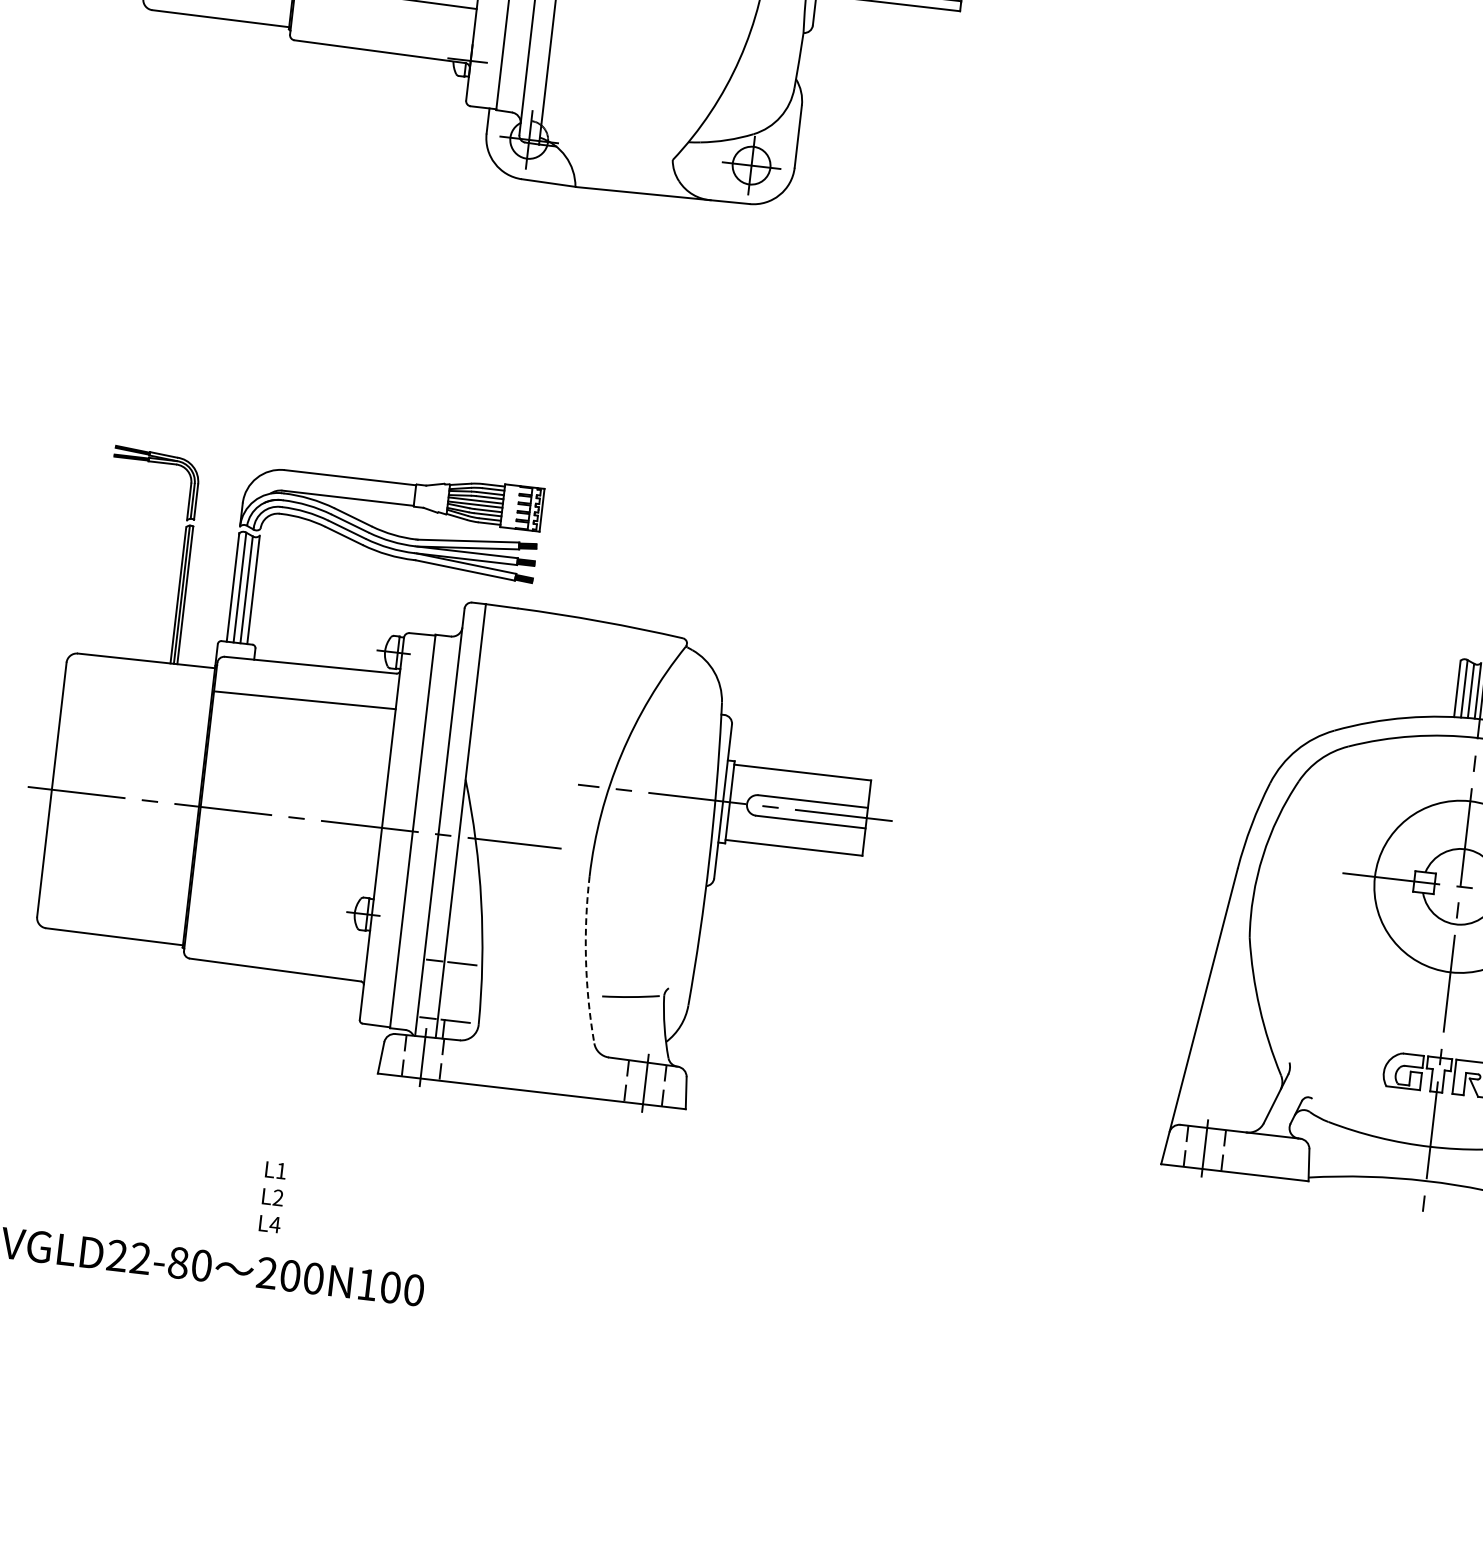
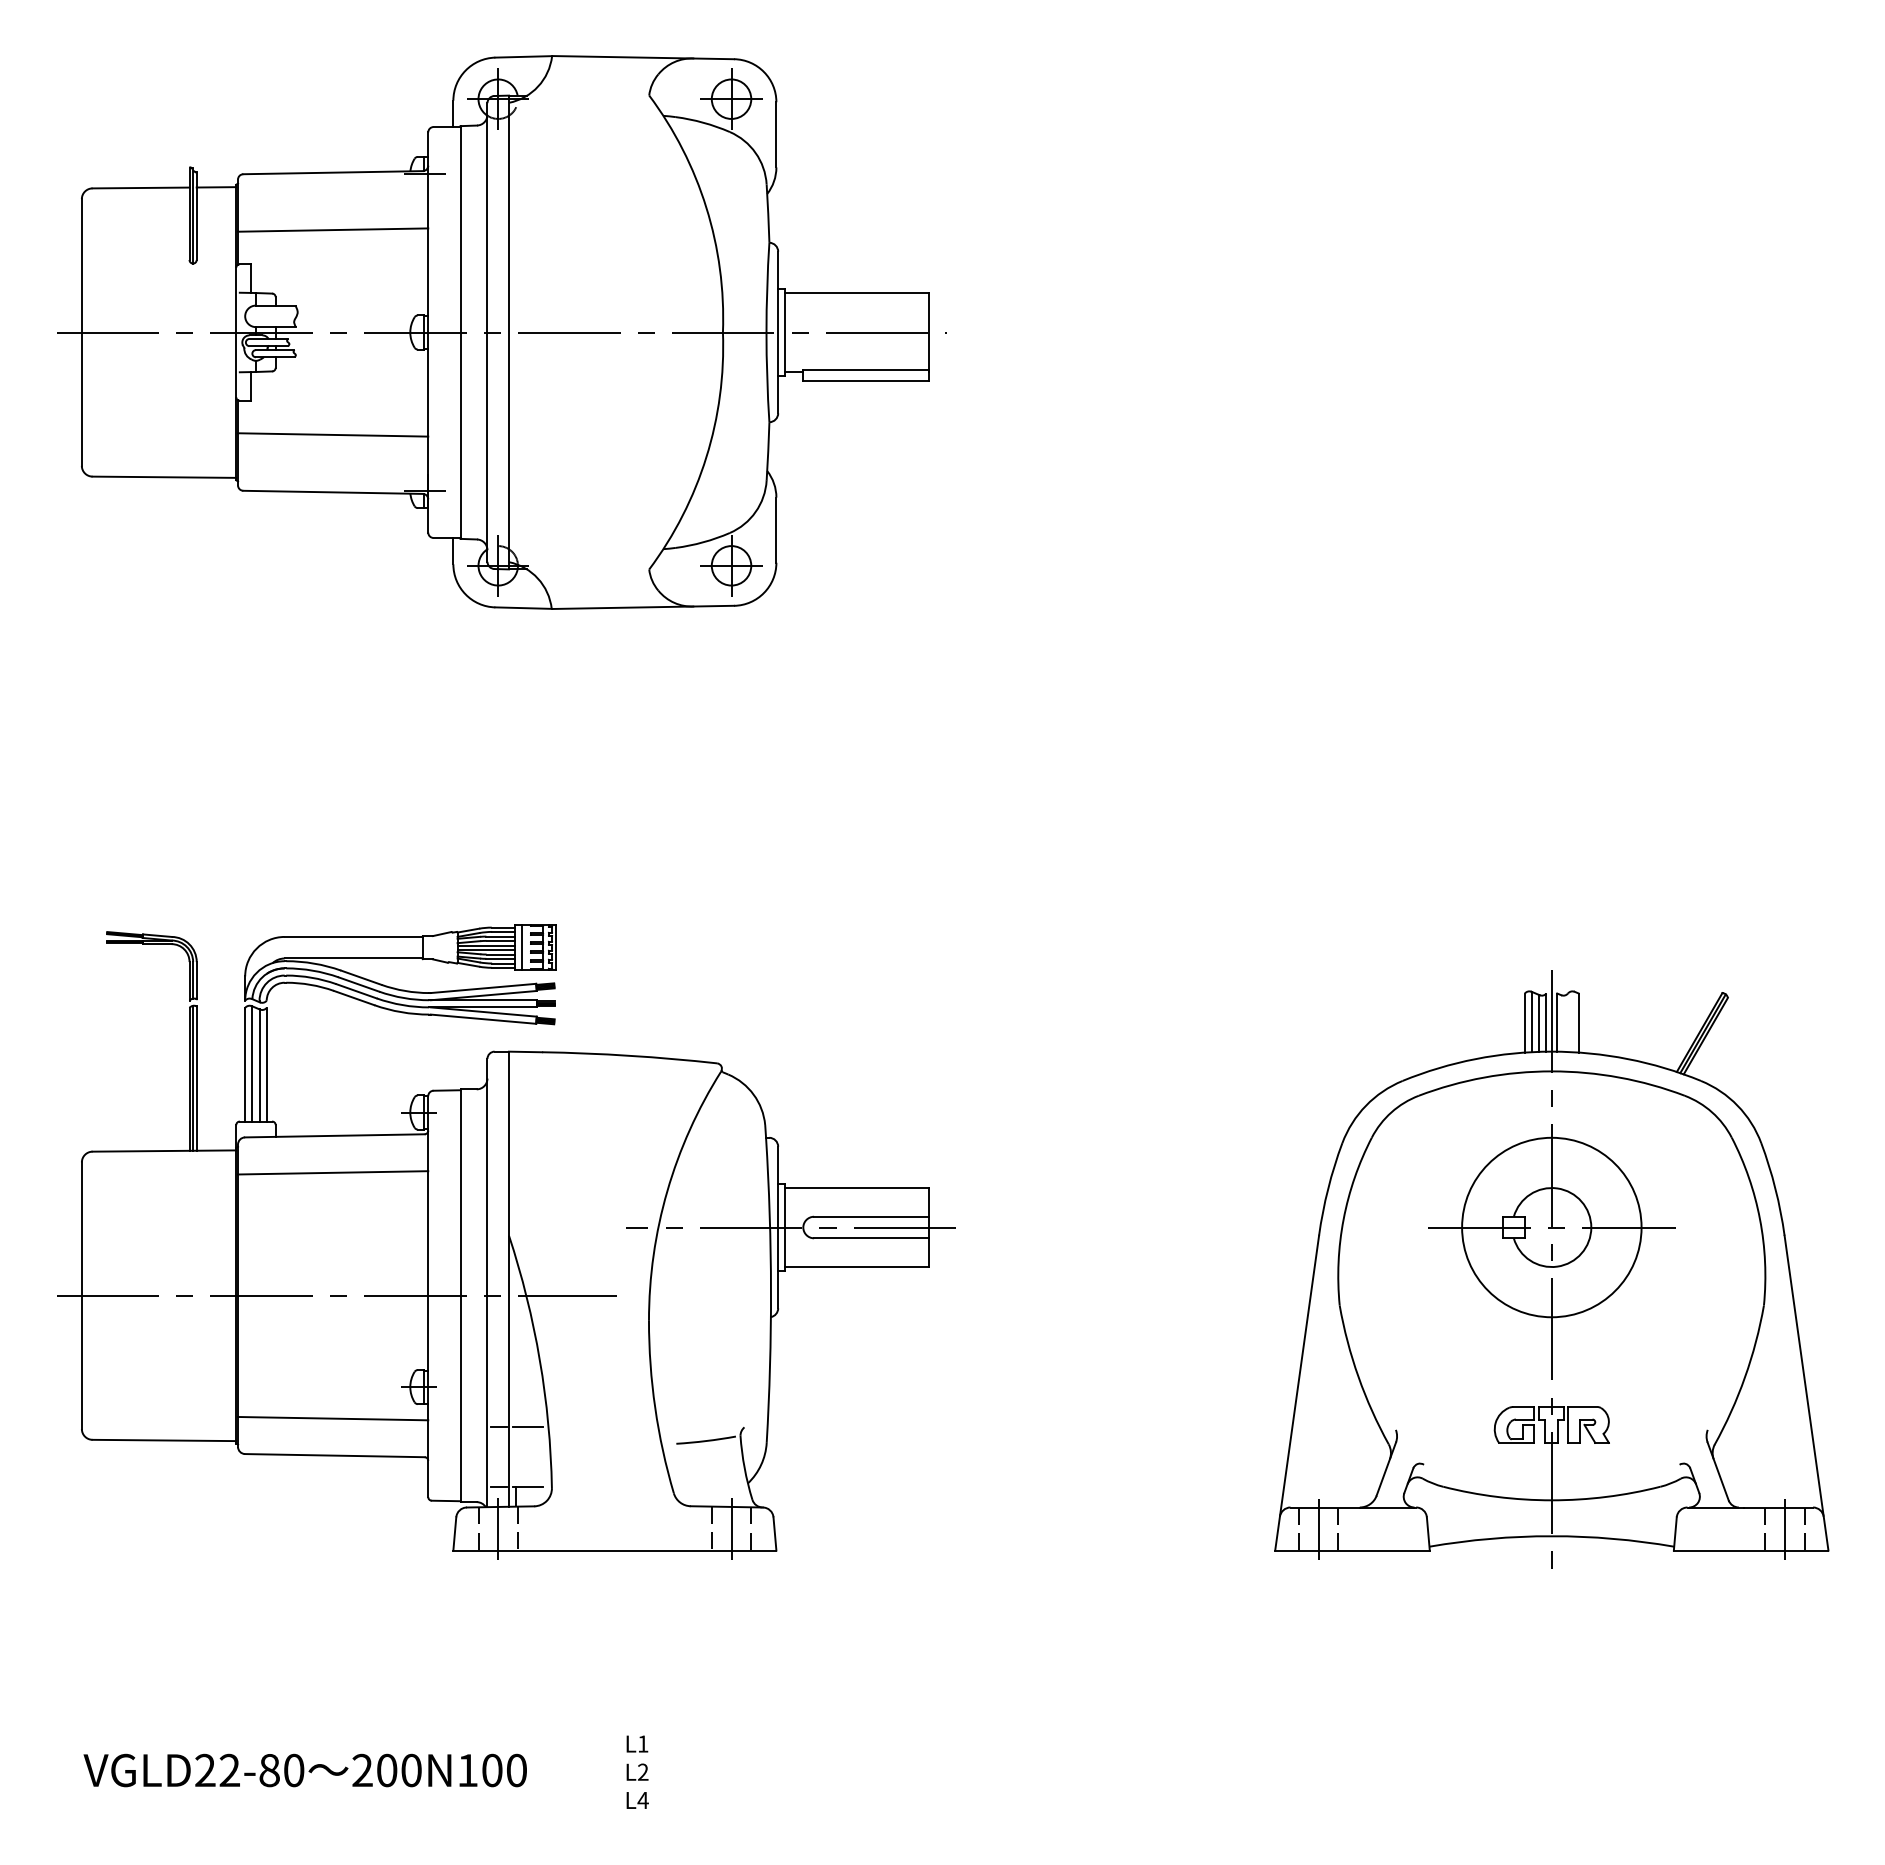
line: (509, 506) -> (521, 947), added
line: (278, 934) -> (333, 1418), added
arc: (586, 960) -> (655, 1408), dashed -> solid
text: (272, 1196) -> (637, 1771), moved

